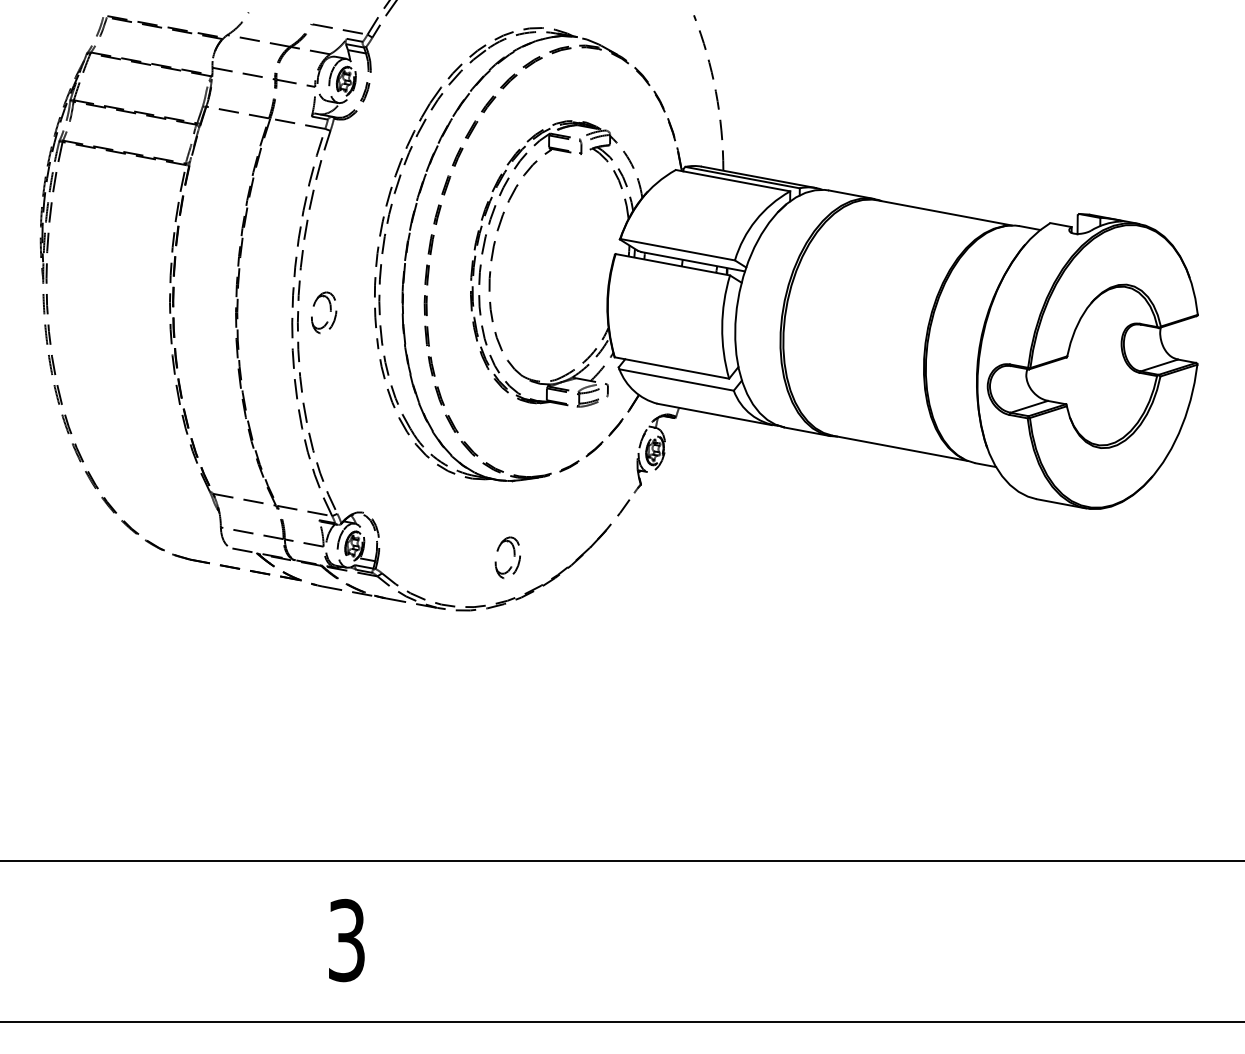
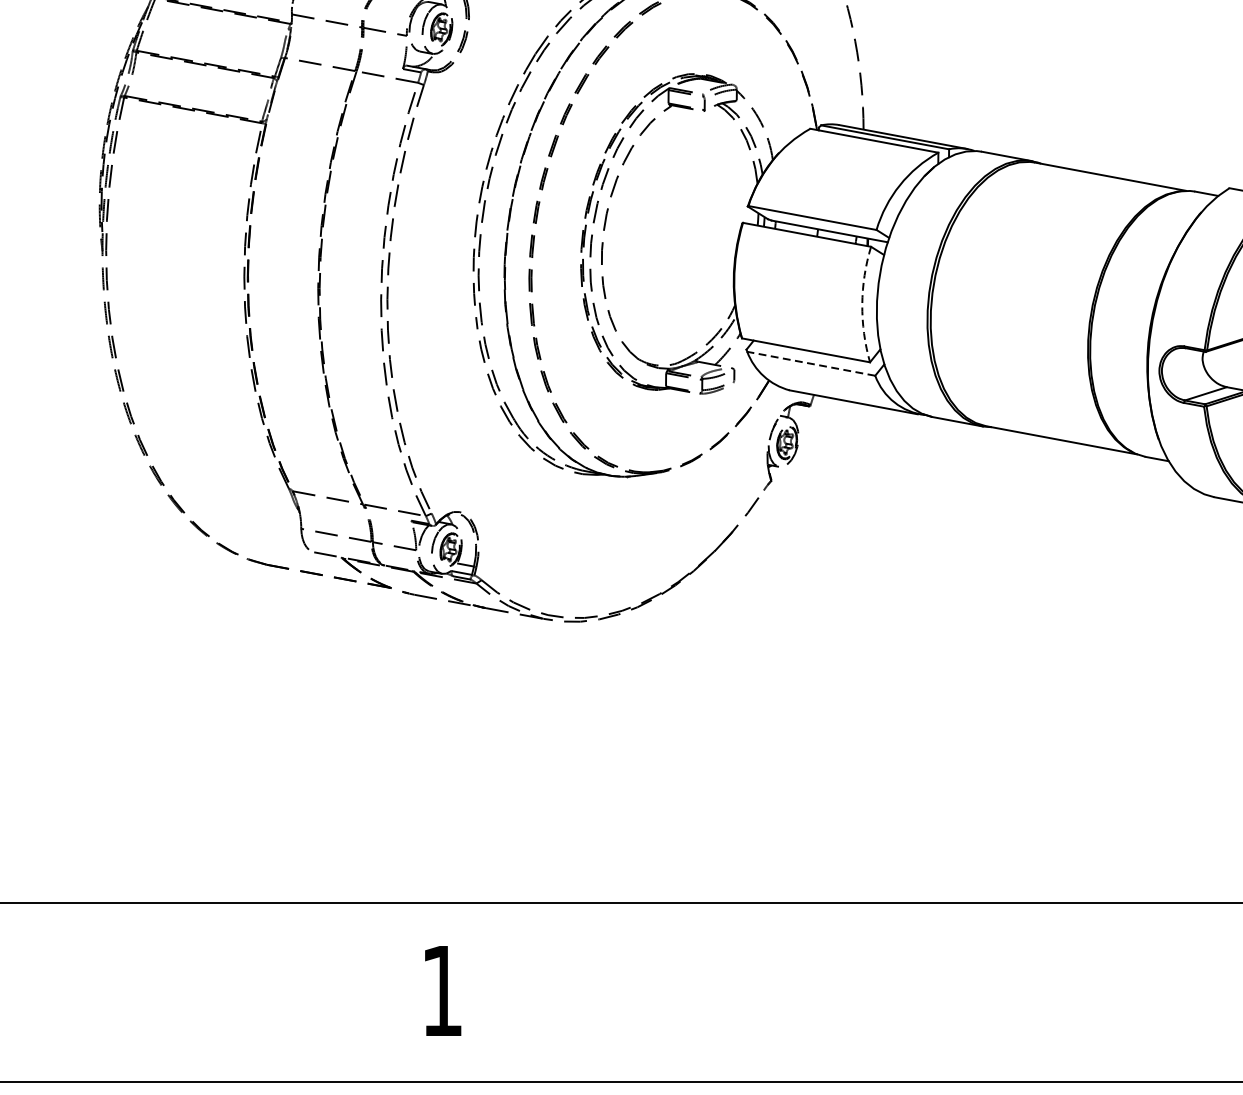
part: (324, 312) -> (417, 288), removed
arc: (722, 327) -> (862, 305), solid -> dashed
line: (676, 379) -> (811, 363), solid -> dashed
part: (513, 556) -> (628, 561), removed
text: (346, 940) -> (441, 990), 3 -> 1

